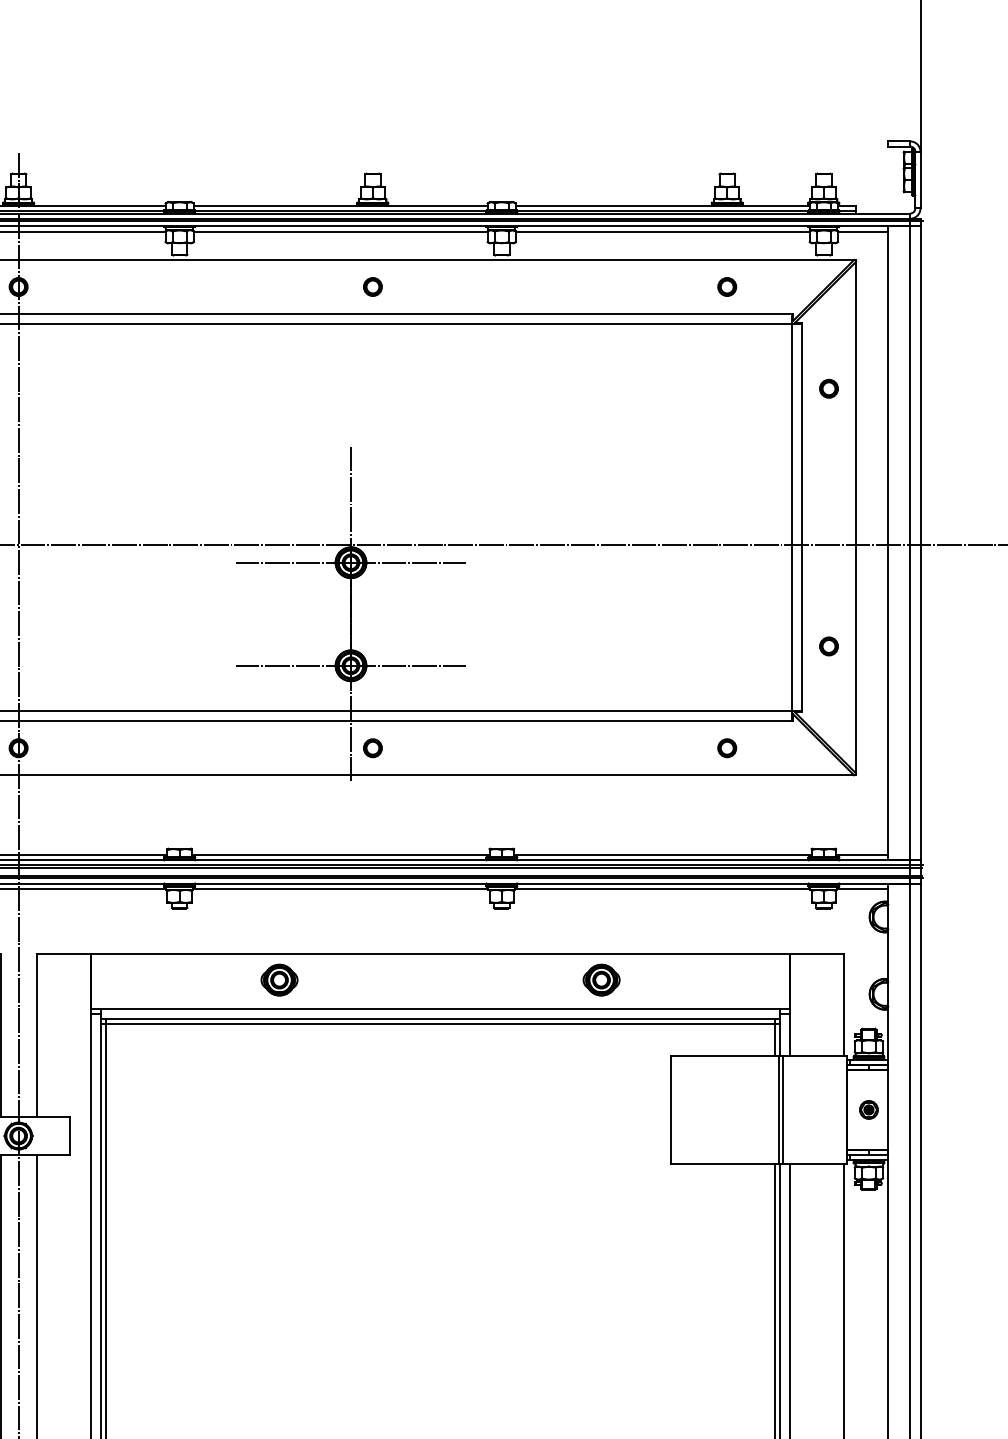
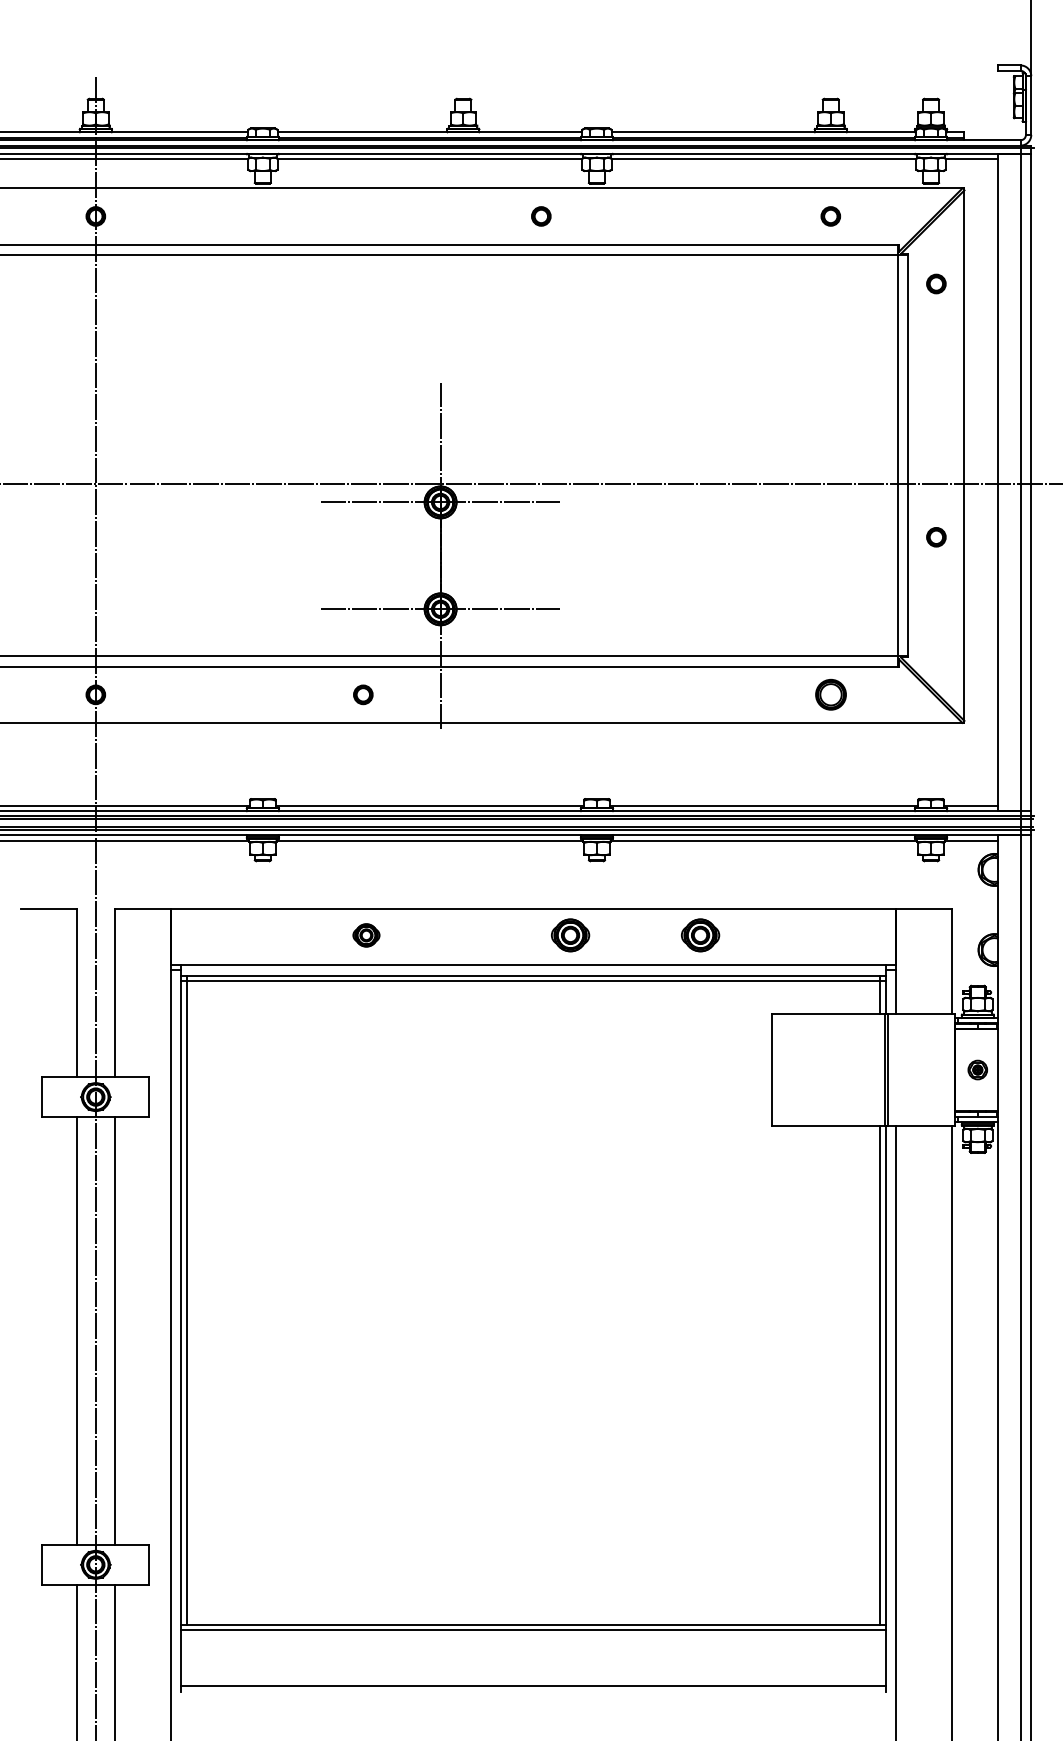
part: (373, 287) -> (541, 216), moved
part: (829, 388) -> (936, 283), moved
part: (829, 646) -> (936, 537), moved
part: (373, 747) -> (363, 694), moved
part: (726, 747) -> (830, 694), size x1.6
part: (279, 980) -> (366, 935), size x0.7
part: (476, 980) -> (570, 935), added

